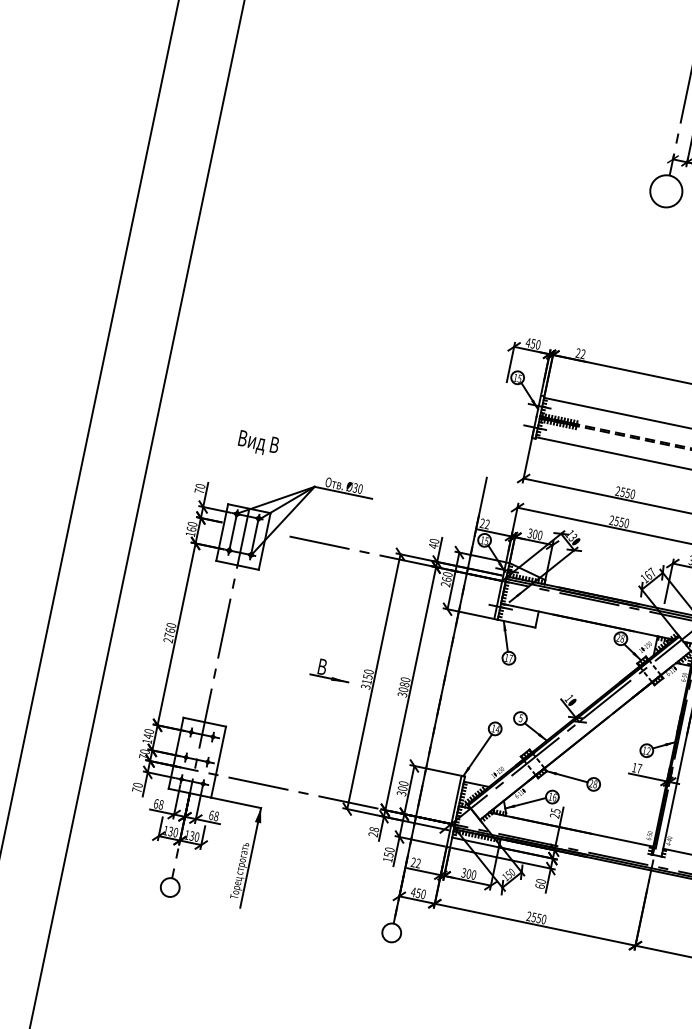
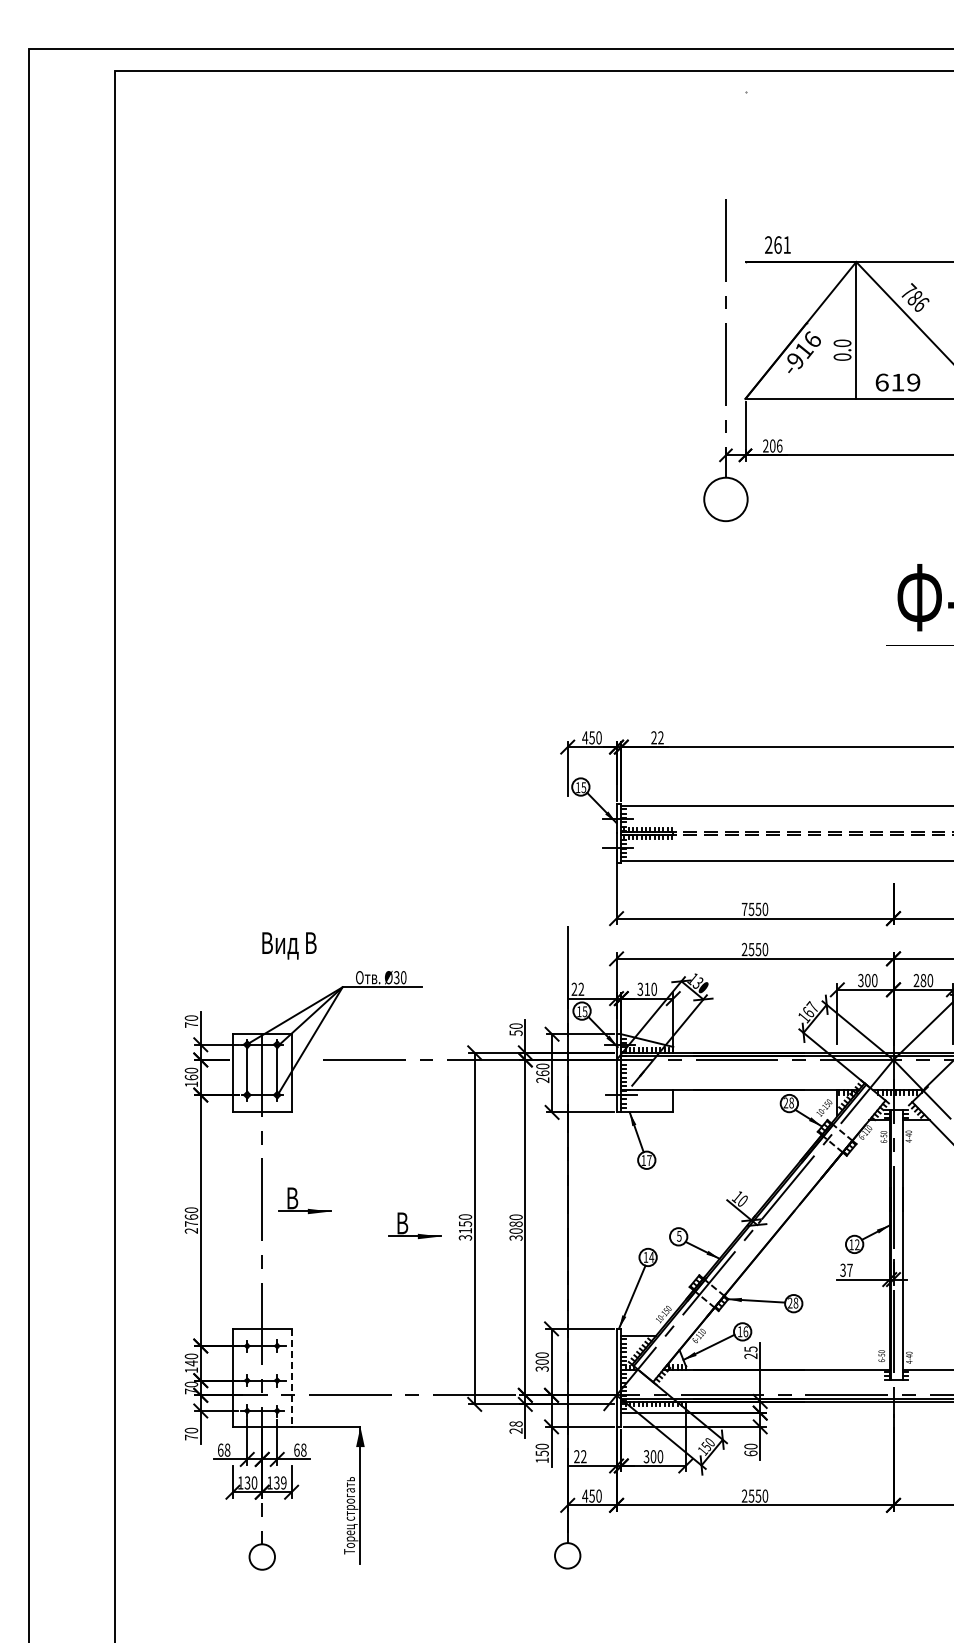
text: (258, 443) -> (289, 945), moved
text: (617, 490) -> (744, 908), 2550 -> 7550
text: (535, 533) -> (647, 988), 300 -> 310
text: (432, 546) -> (515, 1033), 40 -> 50
part: (250, 636) -> (298, 1202), added
line: (218, 762) -> (291, 1378), solid -> dashed
text: (634, 767) -> (842, 1269), 17 -> 37
text: (196, 836) -> (283, 1482), 130 -> 139

